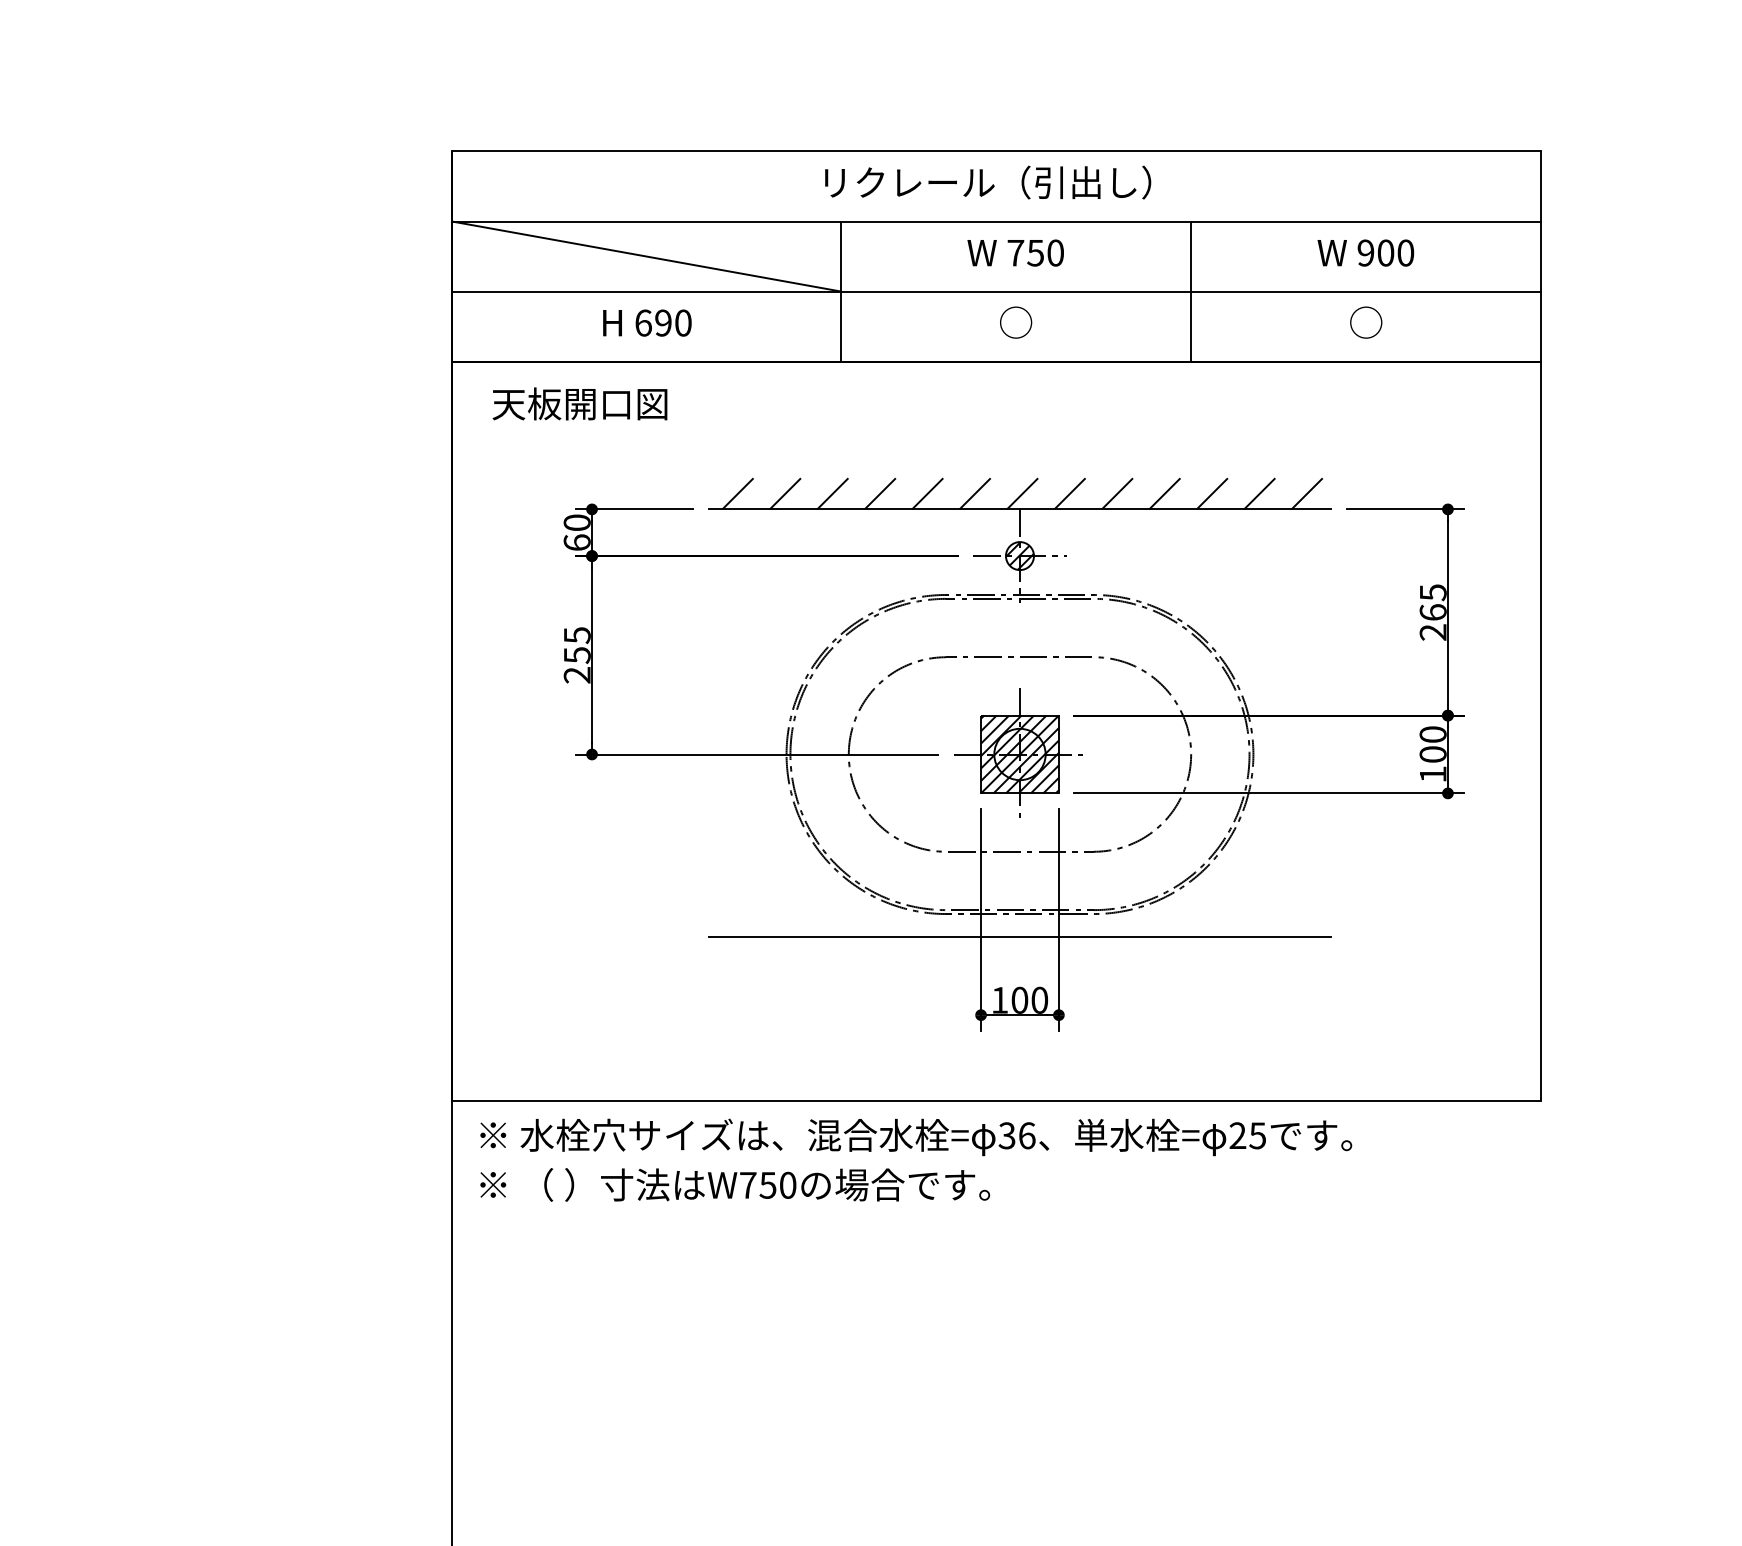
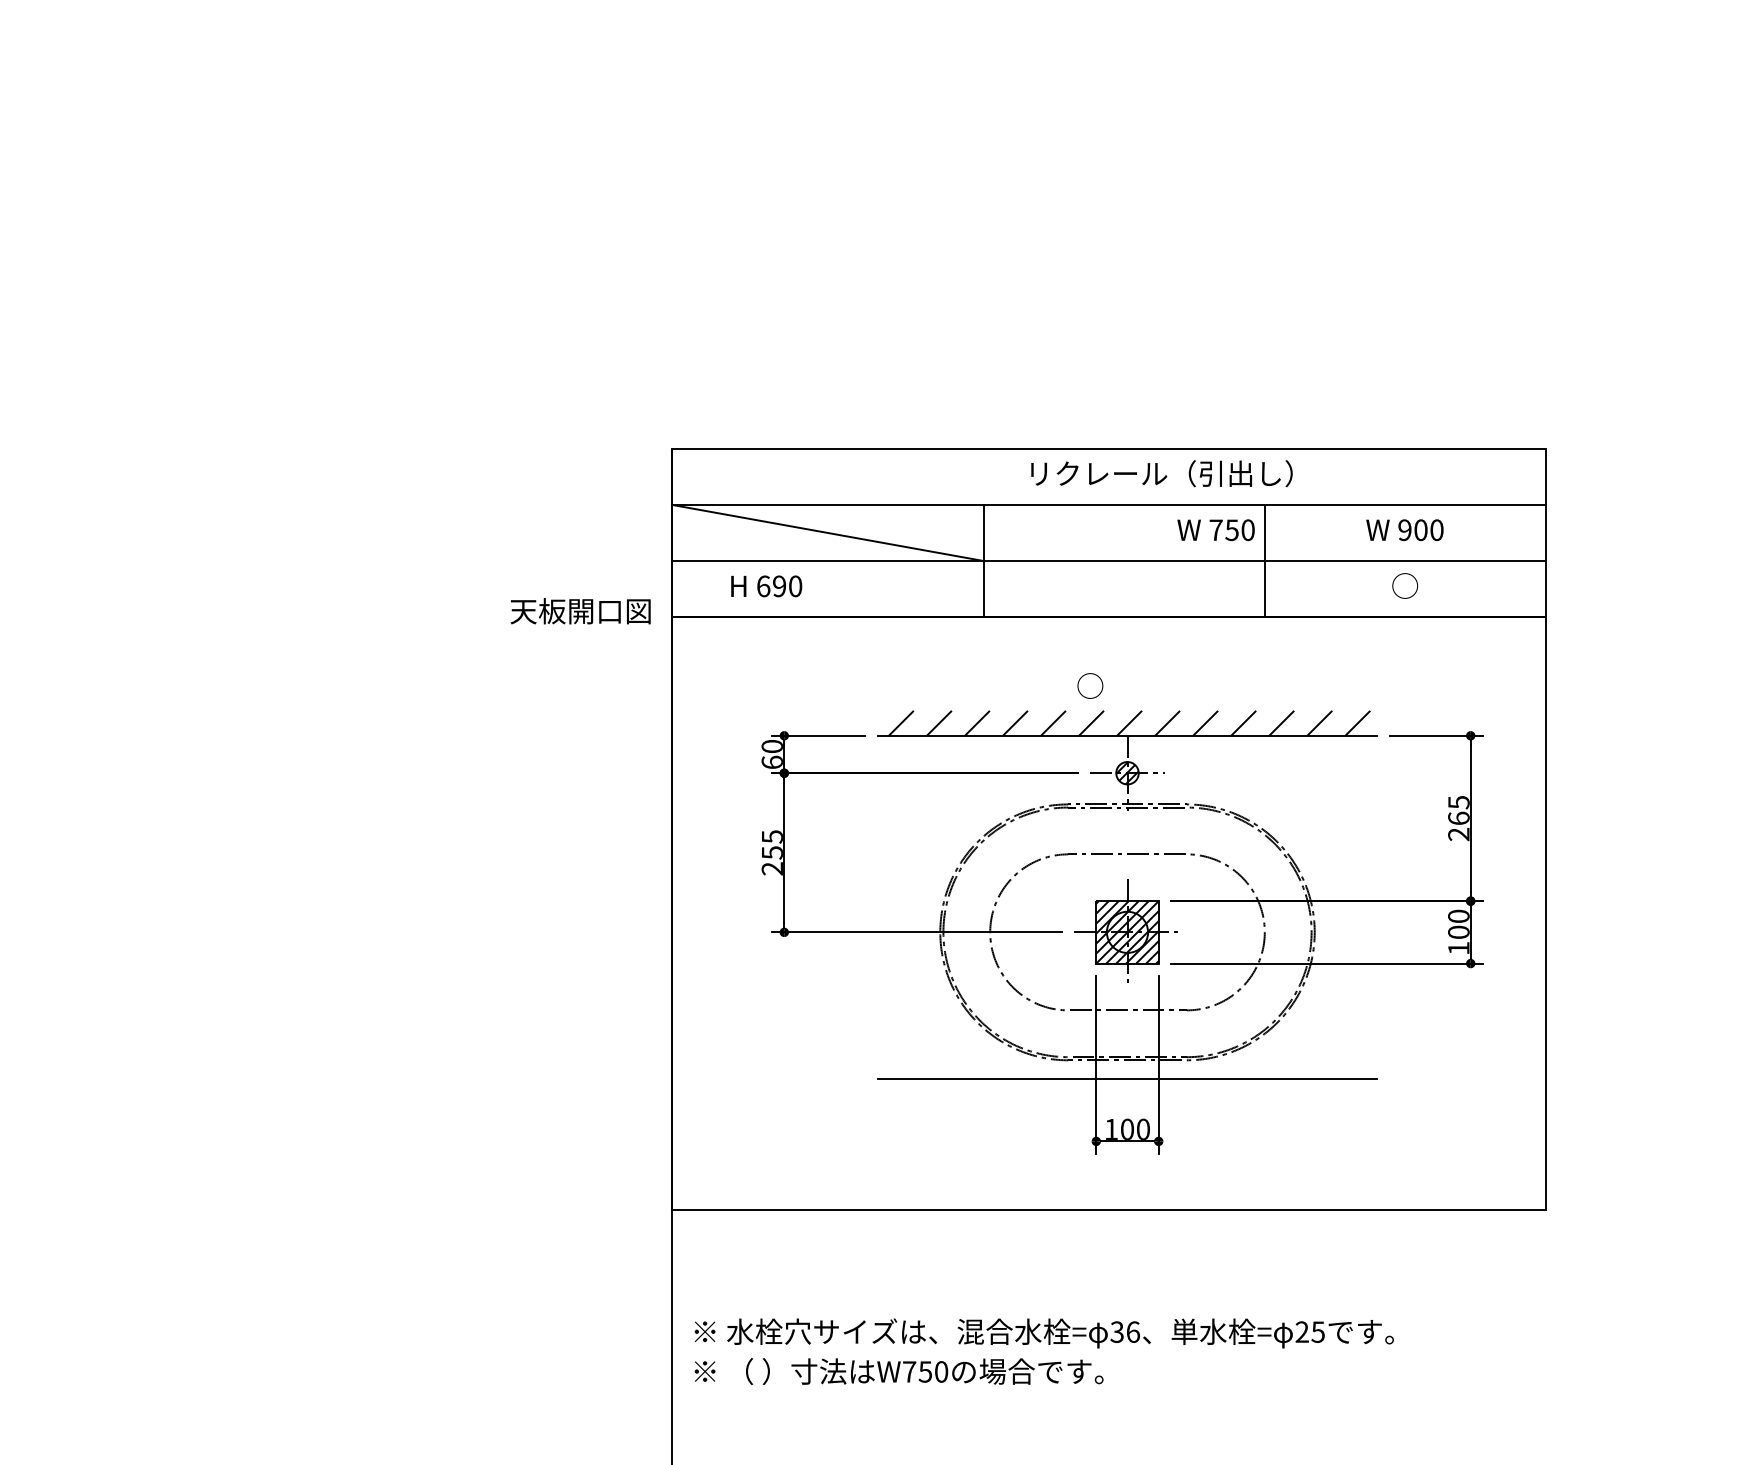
text: (987, 182) -> (1161, 473), moved
text: (1014, 253) -> (1215, 530), moved
text: (1016, 321) -> (1090, 685), moved
text: (647, 323) -> (766, 586), moved
text: (579, 404) -> (580, 611), moved
text: (915, 1159) -> (1043, 1351), moved

